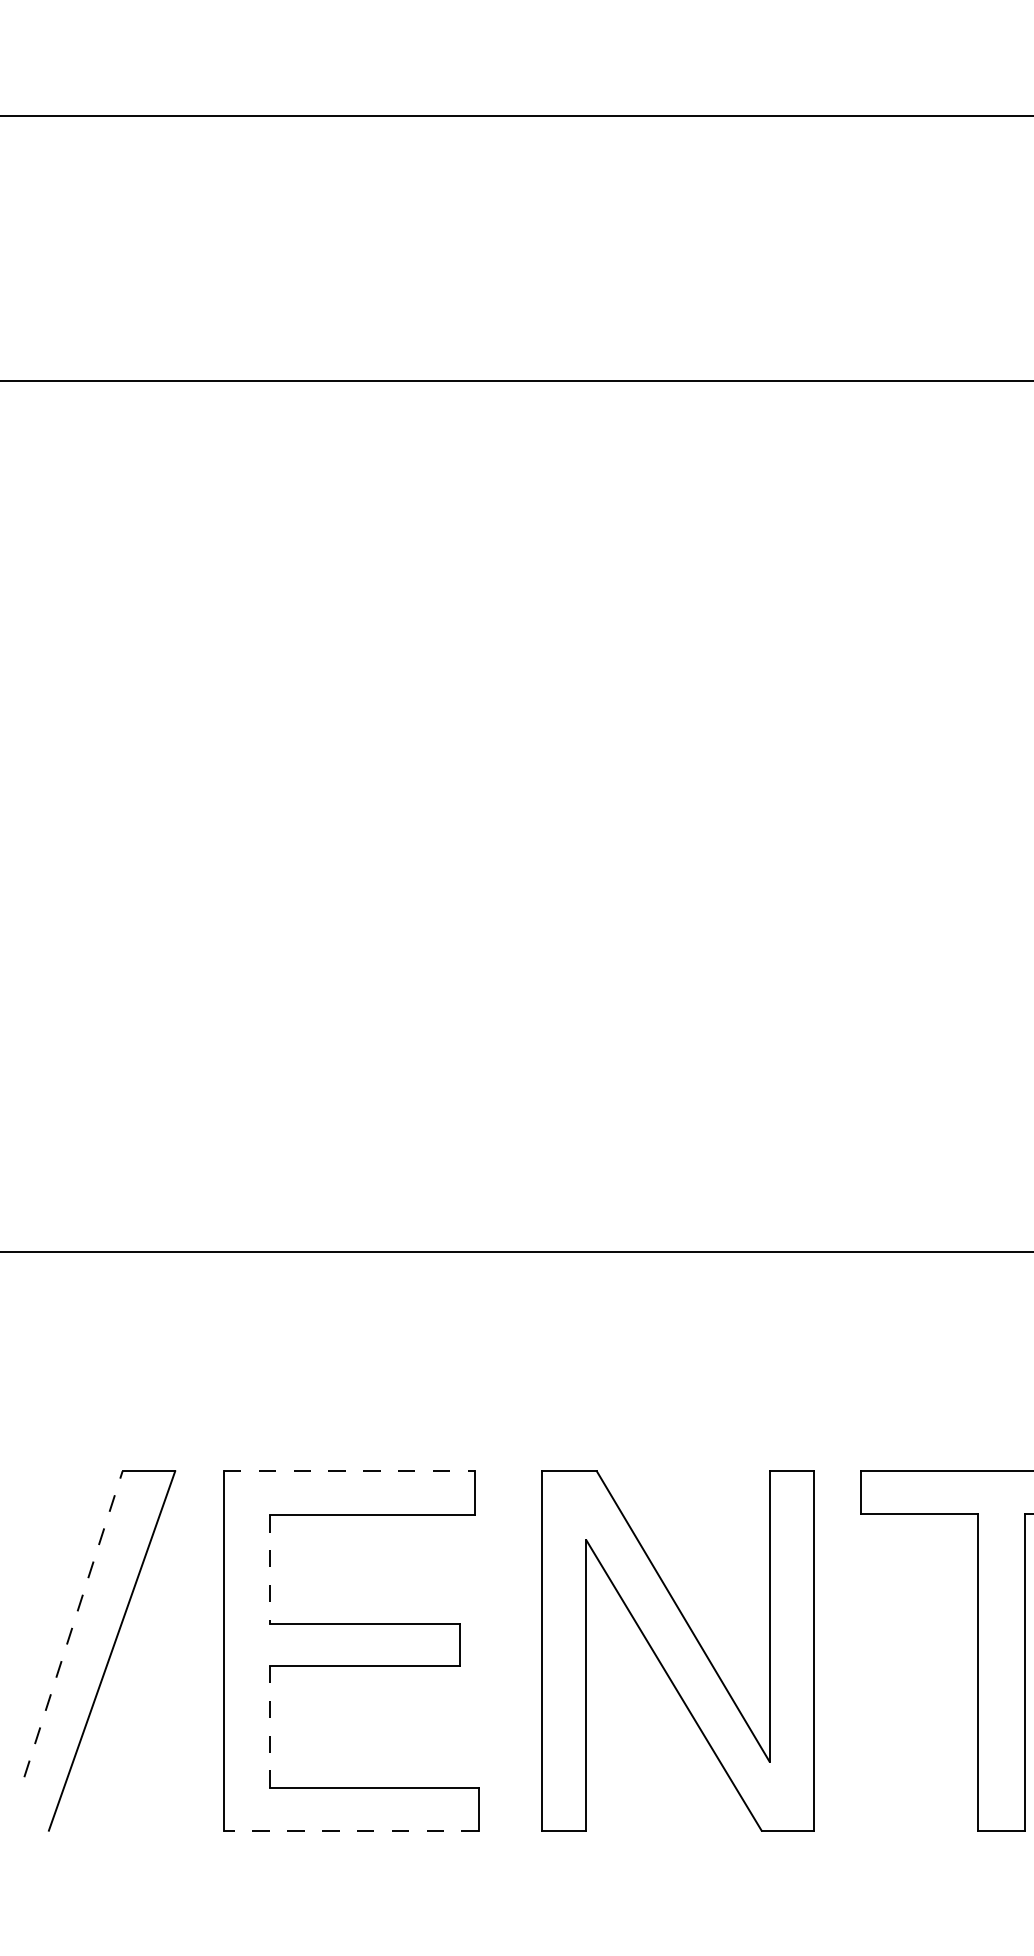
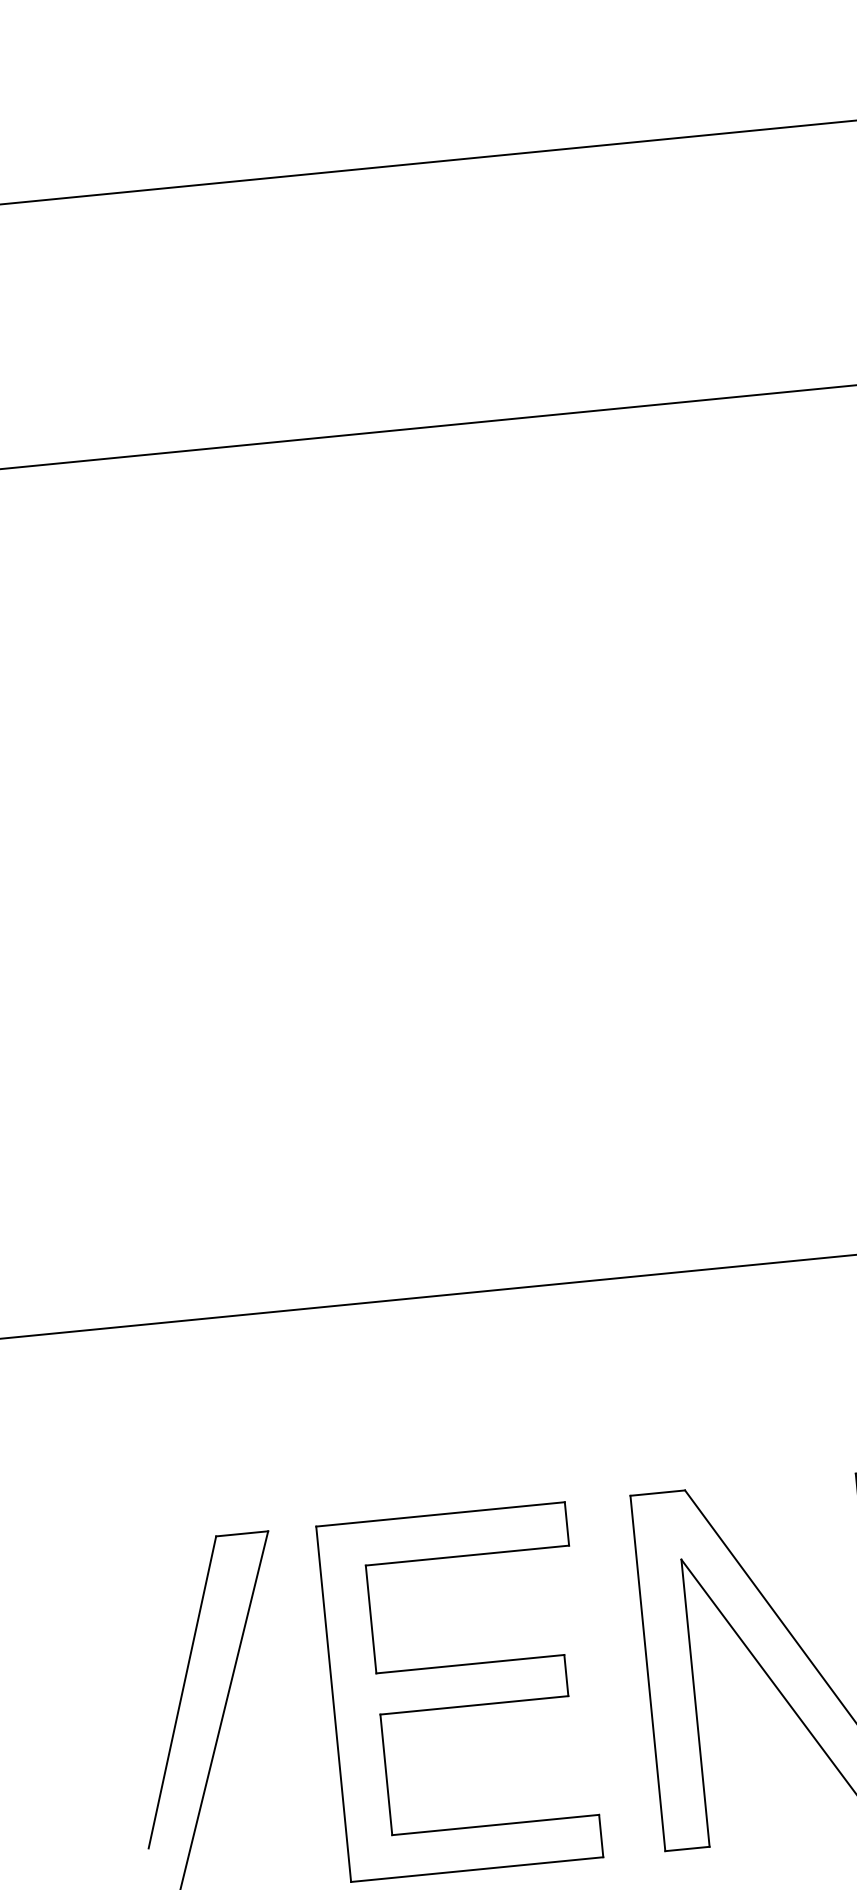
line: (349, 1471) -> (440, 1514), dashed -> solid
line: (269, 1569) -> (370, 1619), dashed -> solid
line: (73, 1624) -> (182, 1692), dashed -> solid
line: (269, 1726) -> (386, 1774), dashed -> solid
line: (351, 1830) -> (477, 1869), dashed -> solid

